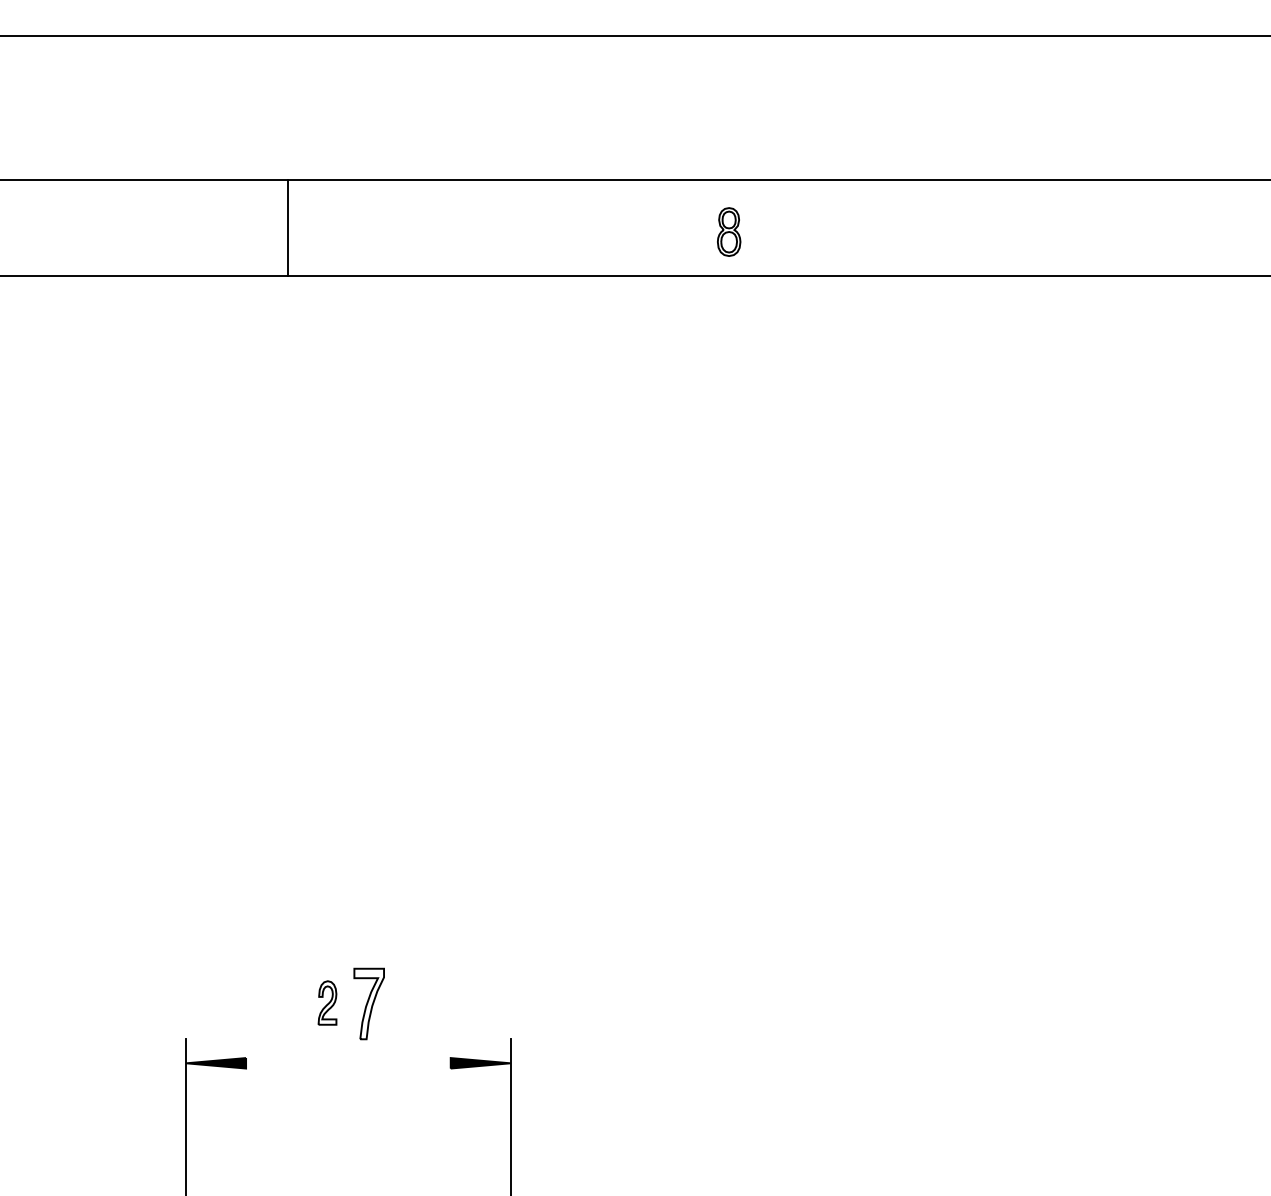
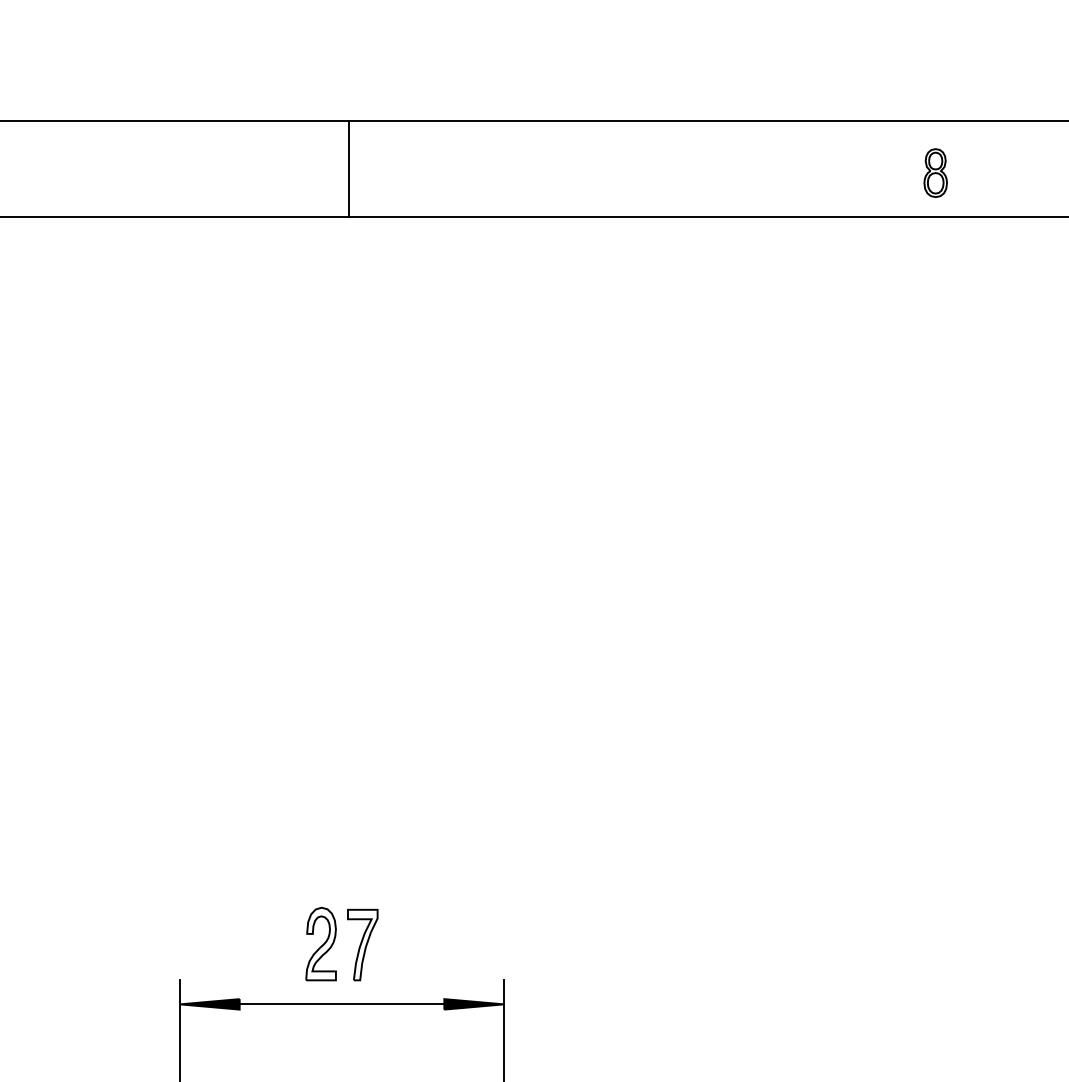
line: (287, 227) -> (349, 168), moved
part: (729, 231) -> (936, 172), moved
part: (327, 1002) -> (321, 943), size x1.67
line: (348, 1063) -> (342, 1004), added

